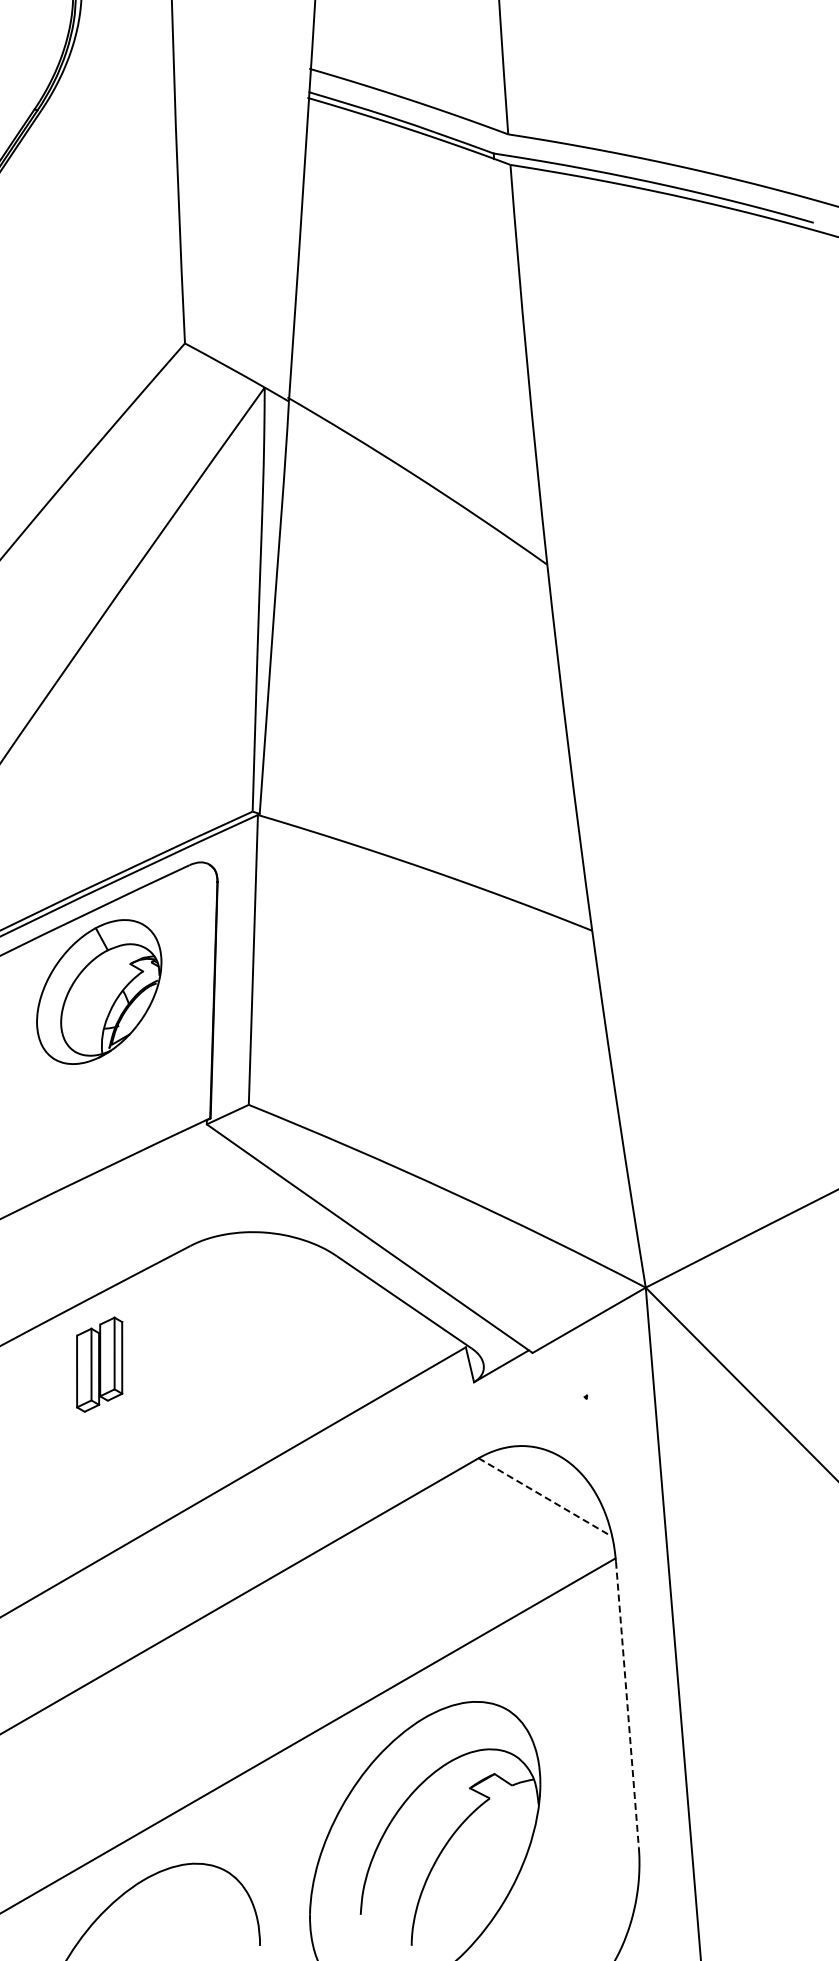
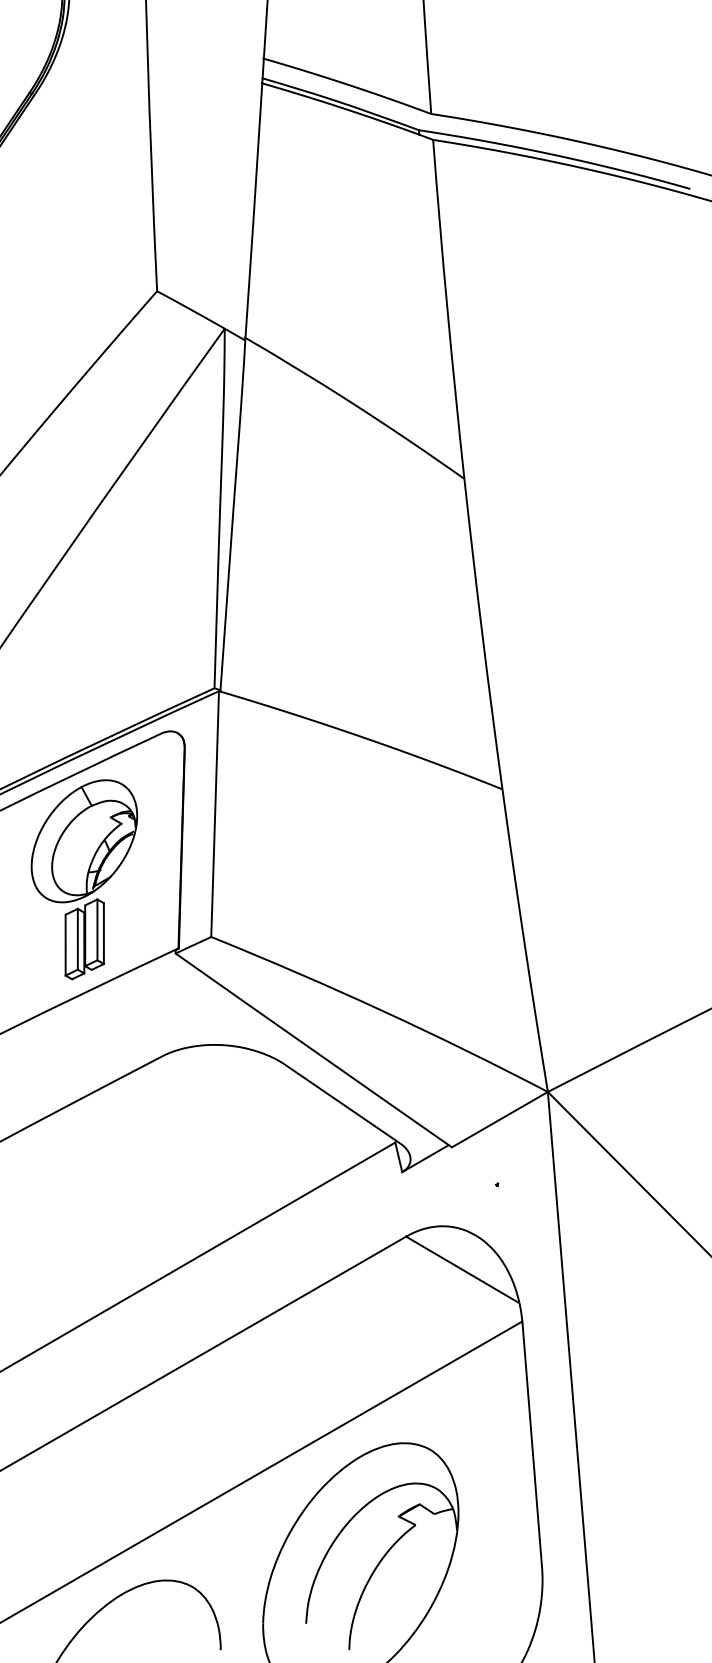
part: (99, 1364) -> (84, 939), moved
line: (545, 1497) -> (462, 1269), dashed -> solid
line: (627, 1705) -> (532, 1446), dashed -> solid

